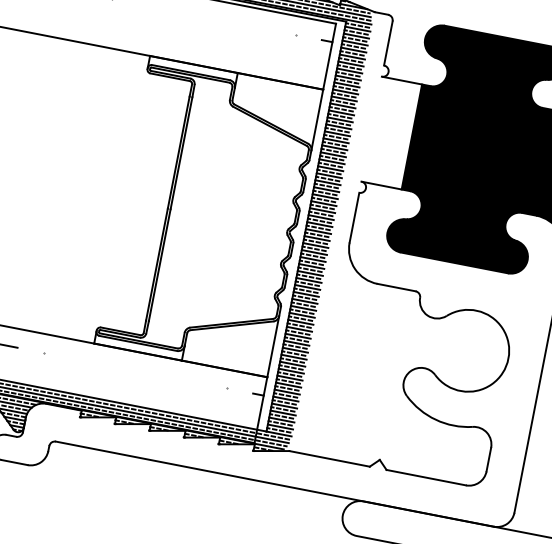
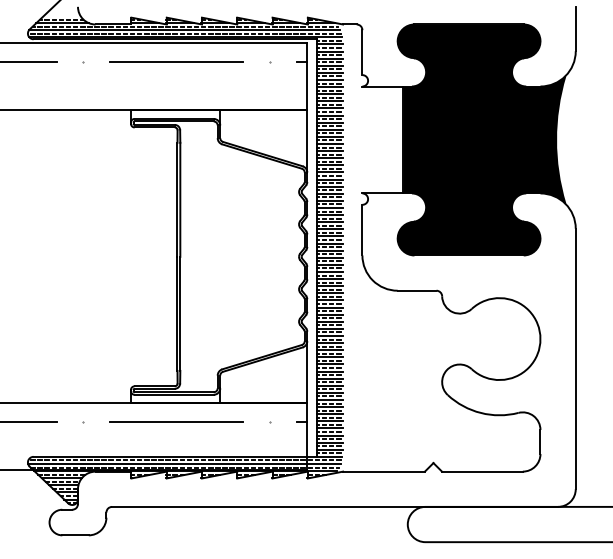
line: (203, 17) -> (176, 62), added
line: (135, 371) -> (176, 422), added

